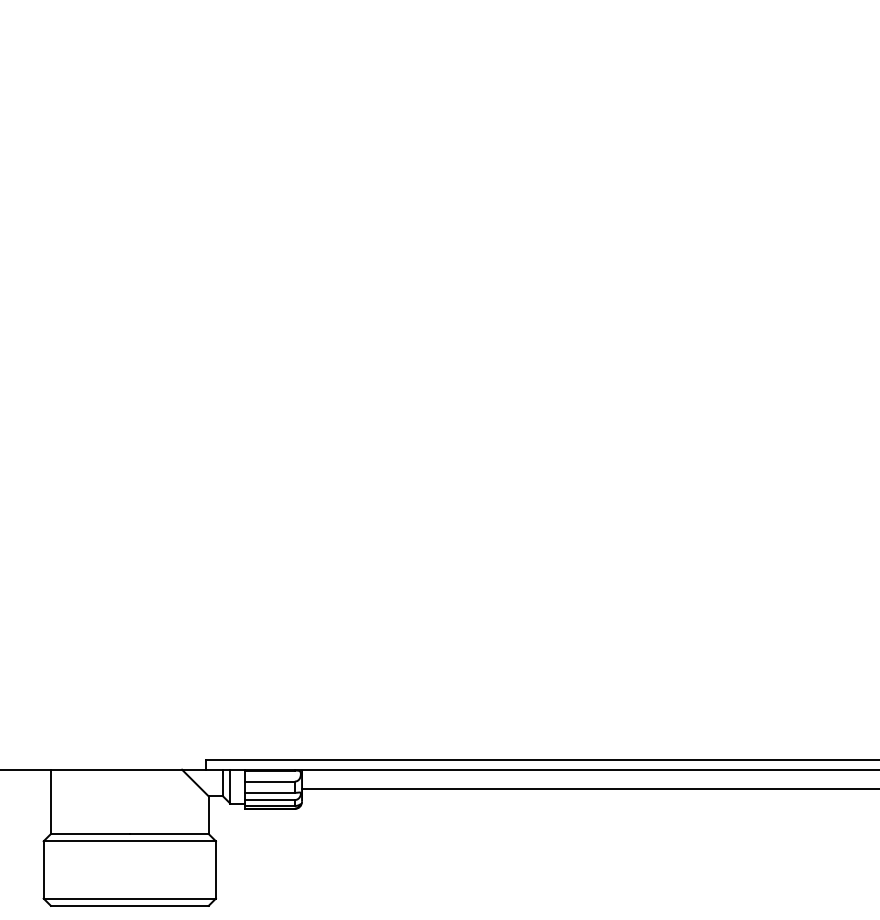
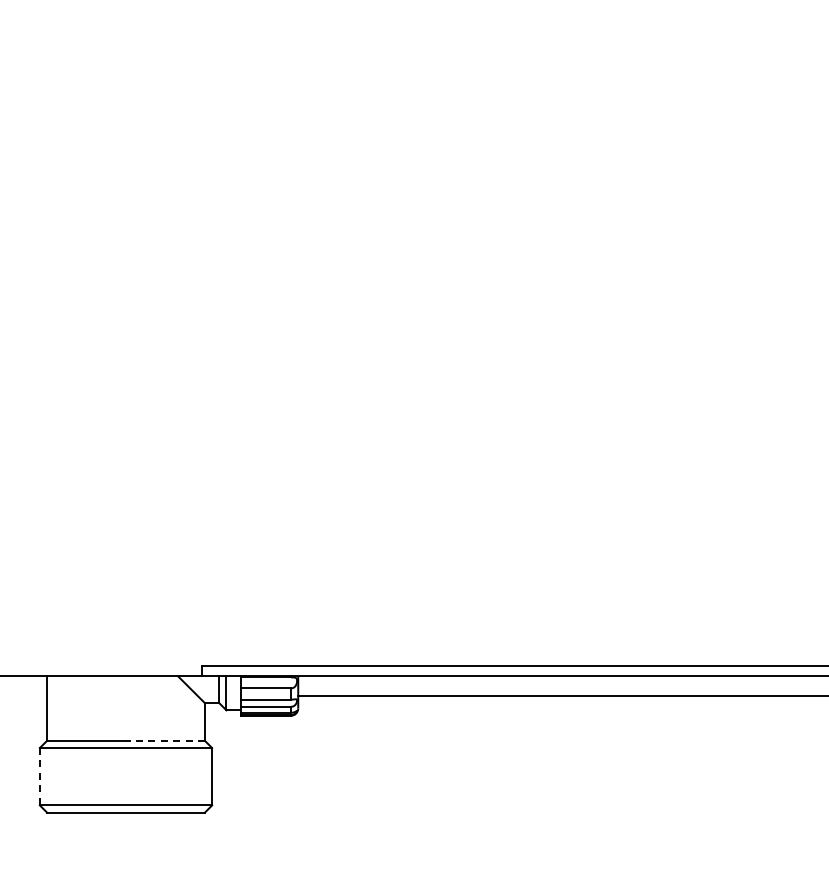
line: (168, 834) -> (164, 741), solid -> dashed
line: (43, 869) -> (39, 776), solid -> dashed

